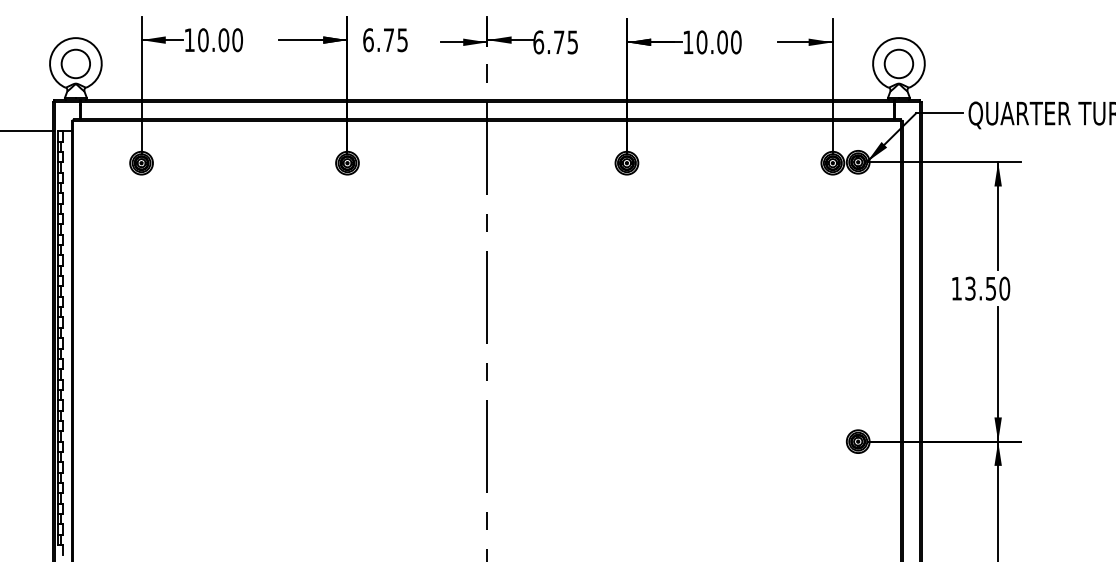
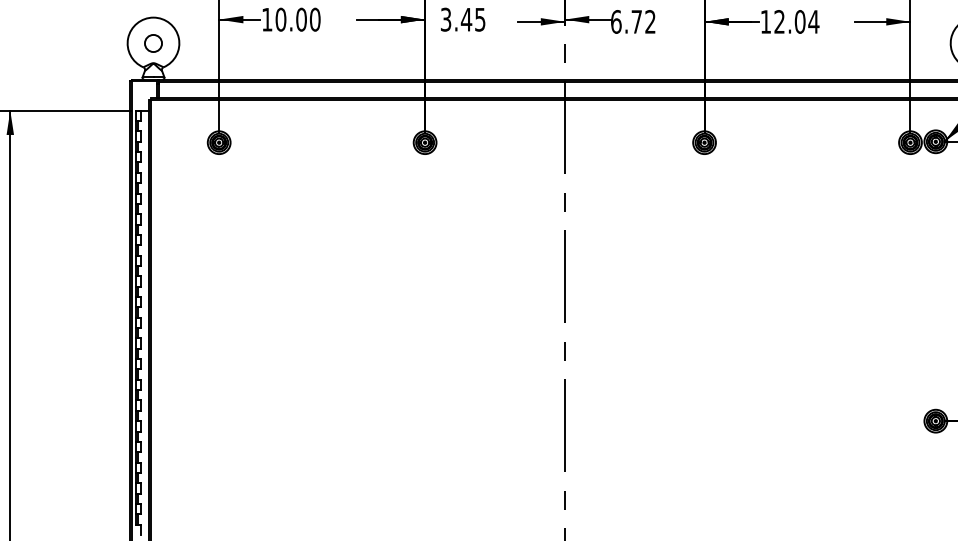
text: (378, 40) -> (456, 20), 6.75 -> 3.45
text: (572, 42) -> (650, 22), 6.75 -> 6.72
text: (718, 42) -> (796, 22), 10.00 -> 12.04
circle: (75, 63) -> (153, 43), size x0.6

